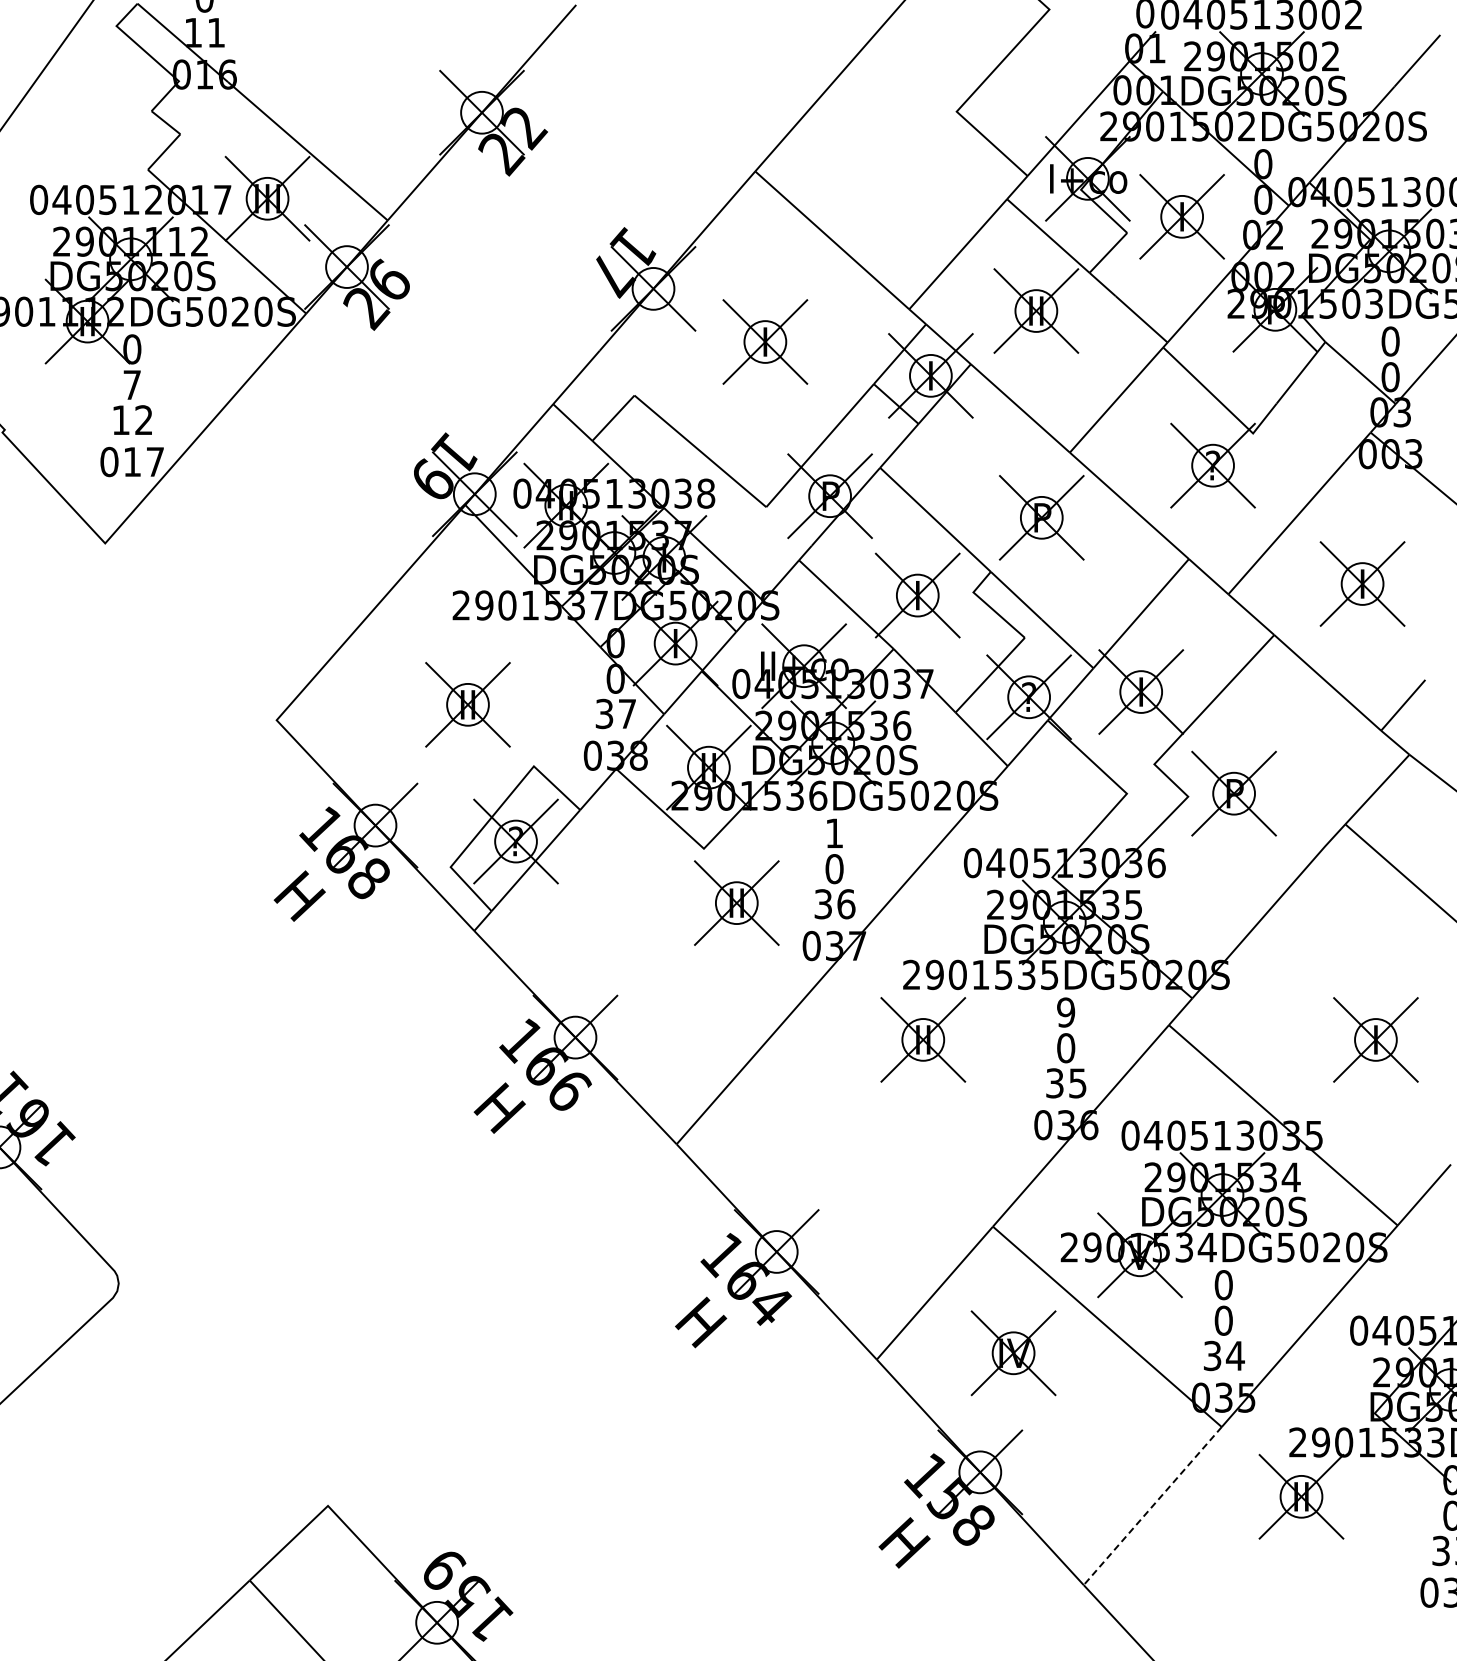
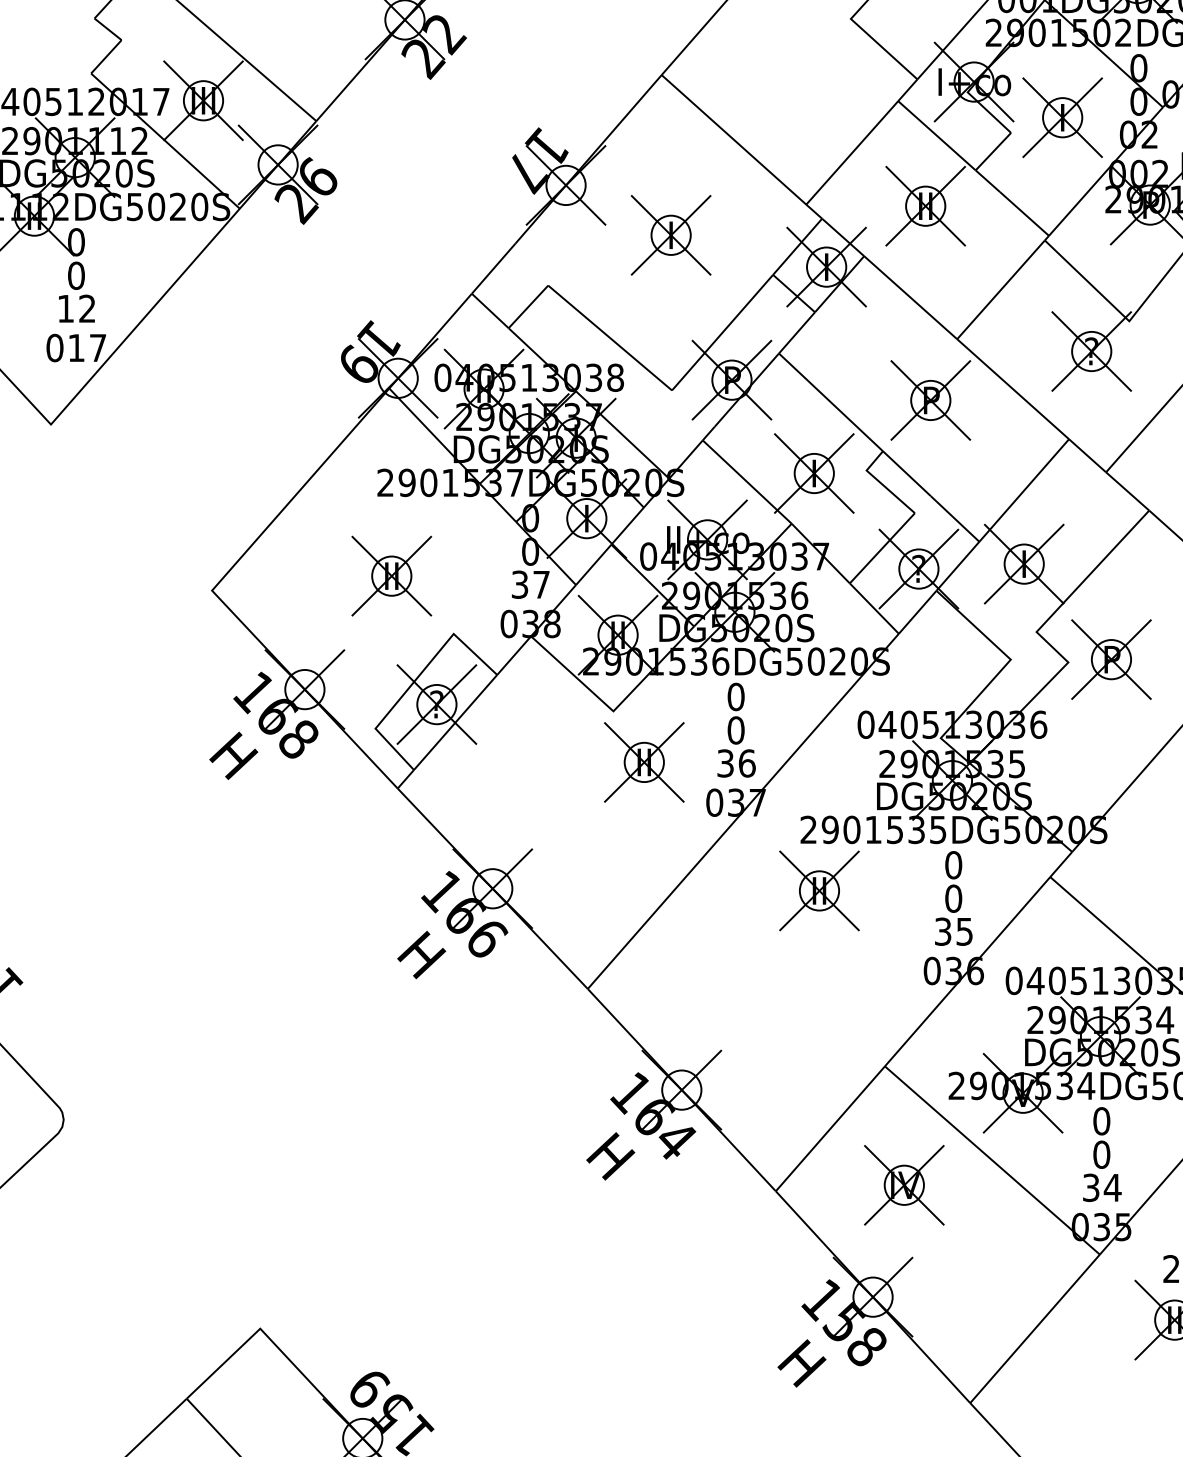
text: (132, 385) -> (76, 276), 7 -> 0
text: (834, 833) -> (736, 697), 1 -> 0
text: (1066, 1012) -> (954, 865), 9 -> 0
line: (1152, 1506) -> (1034, 1329), dashed -> solid

